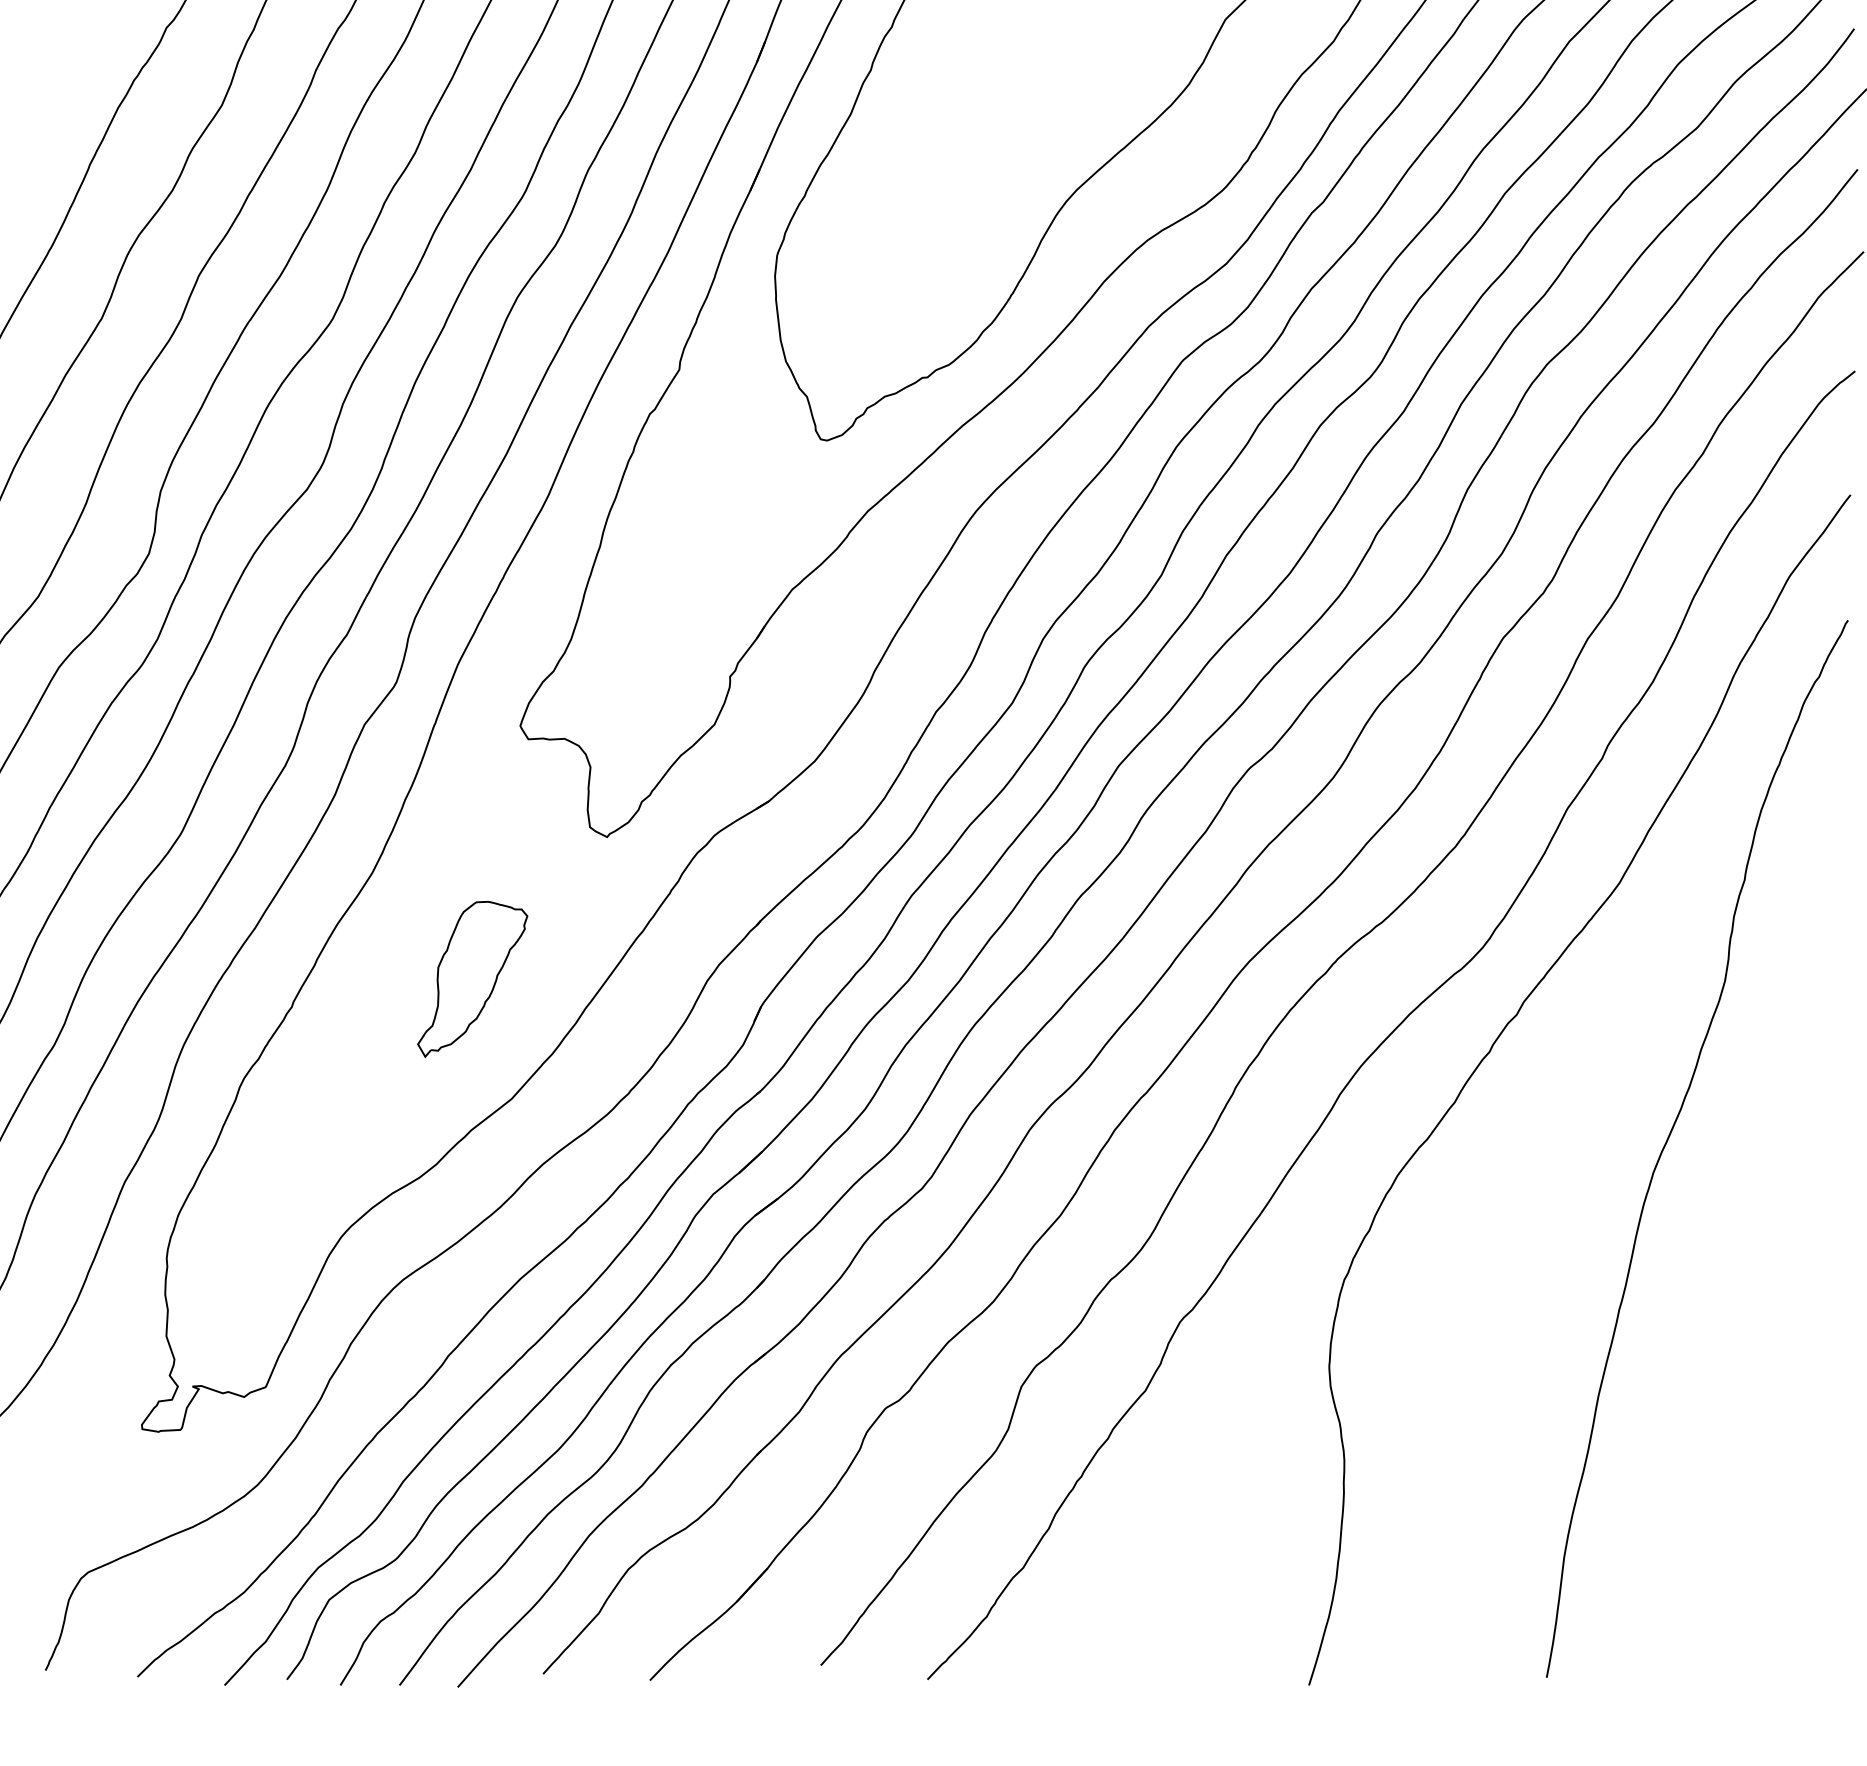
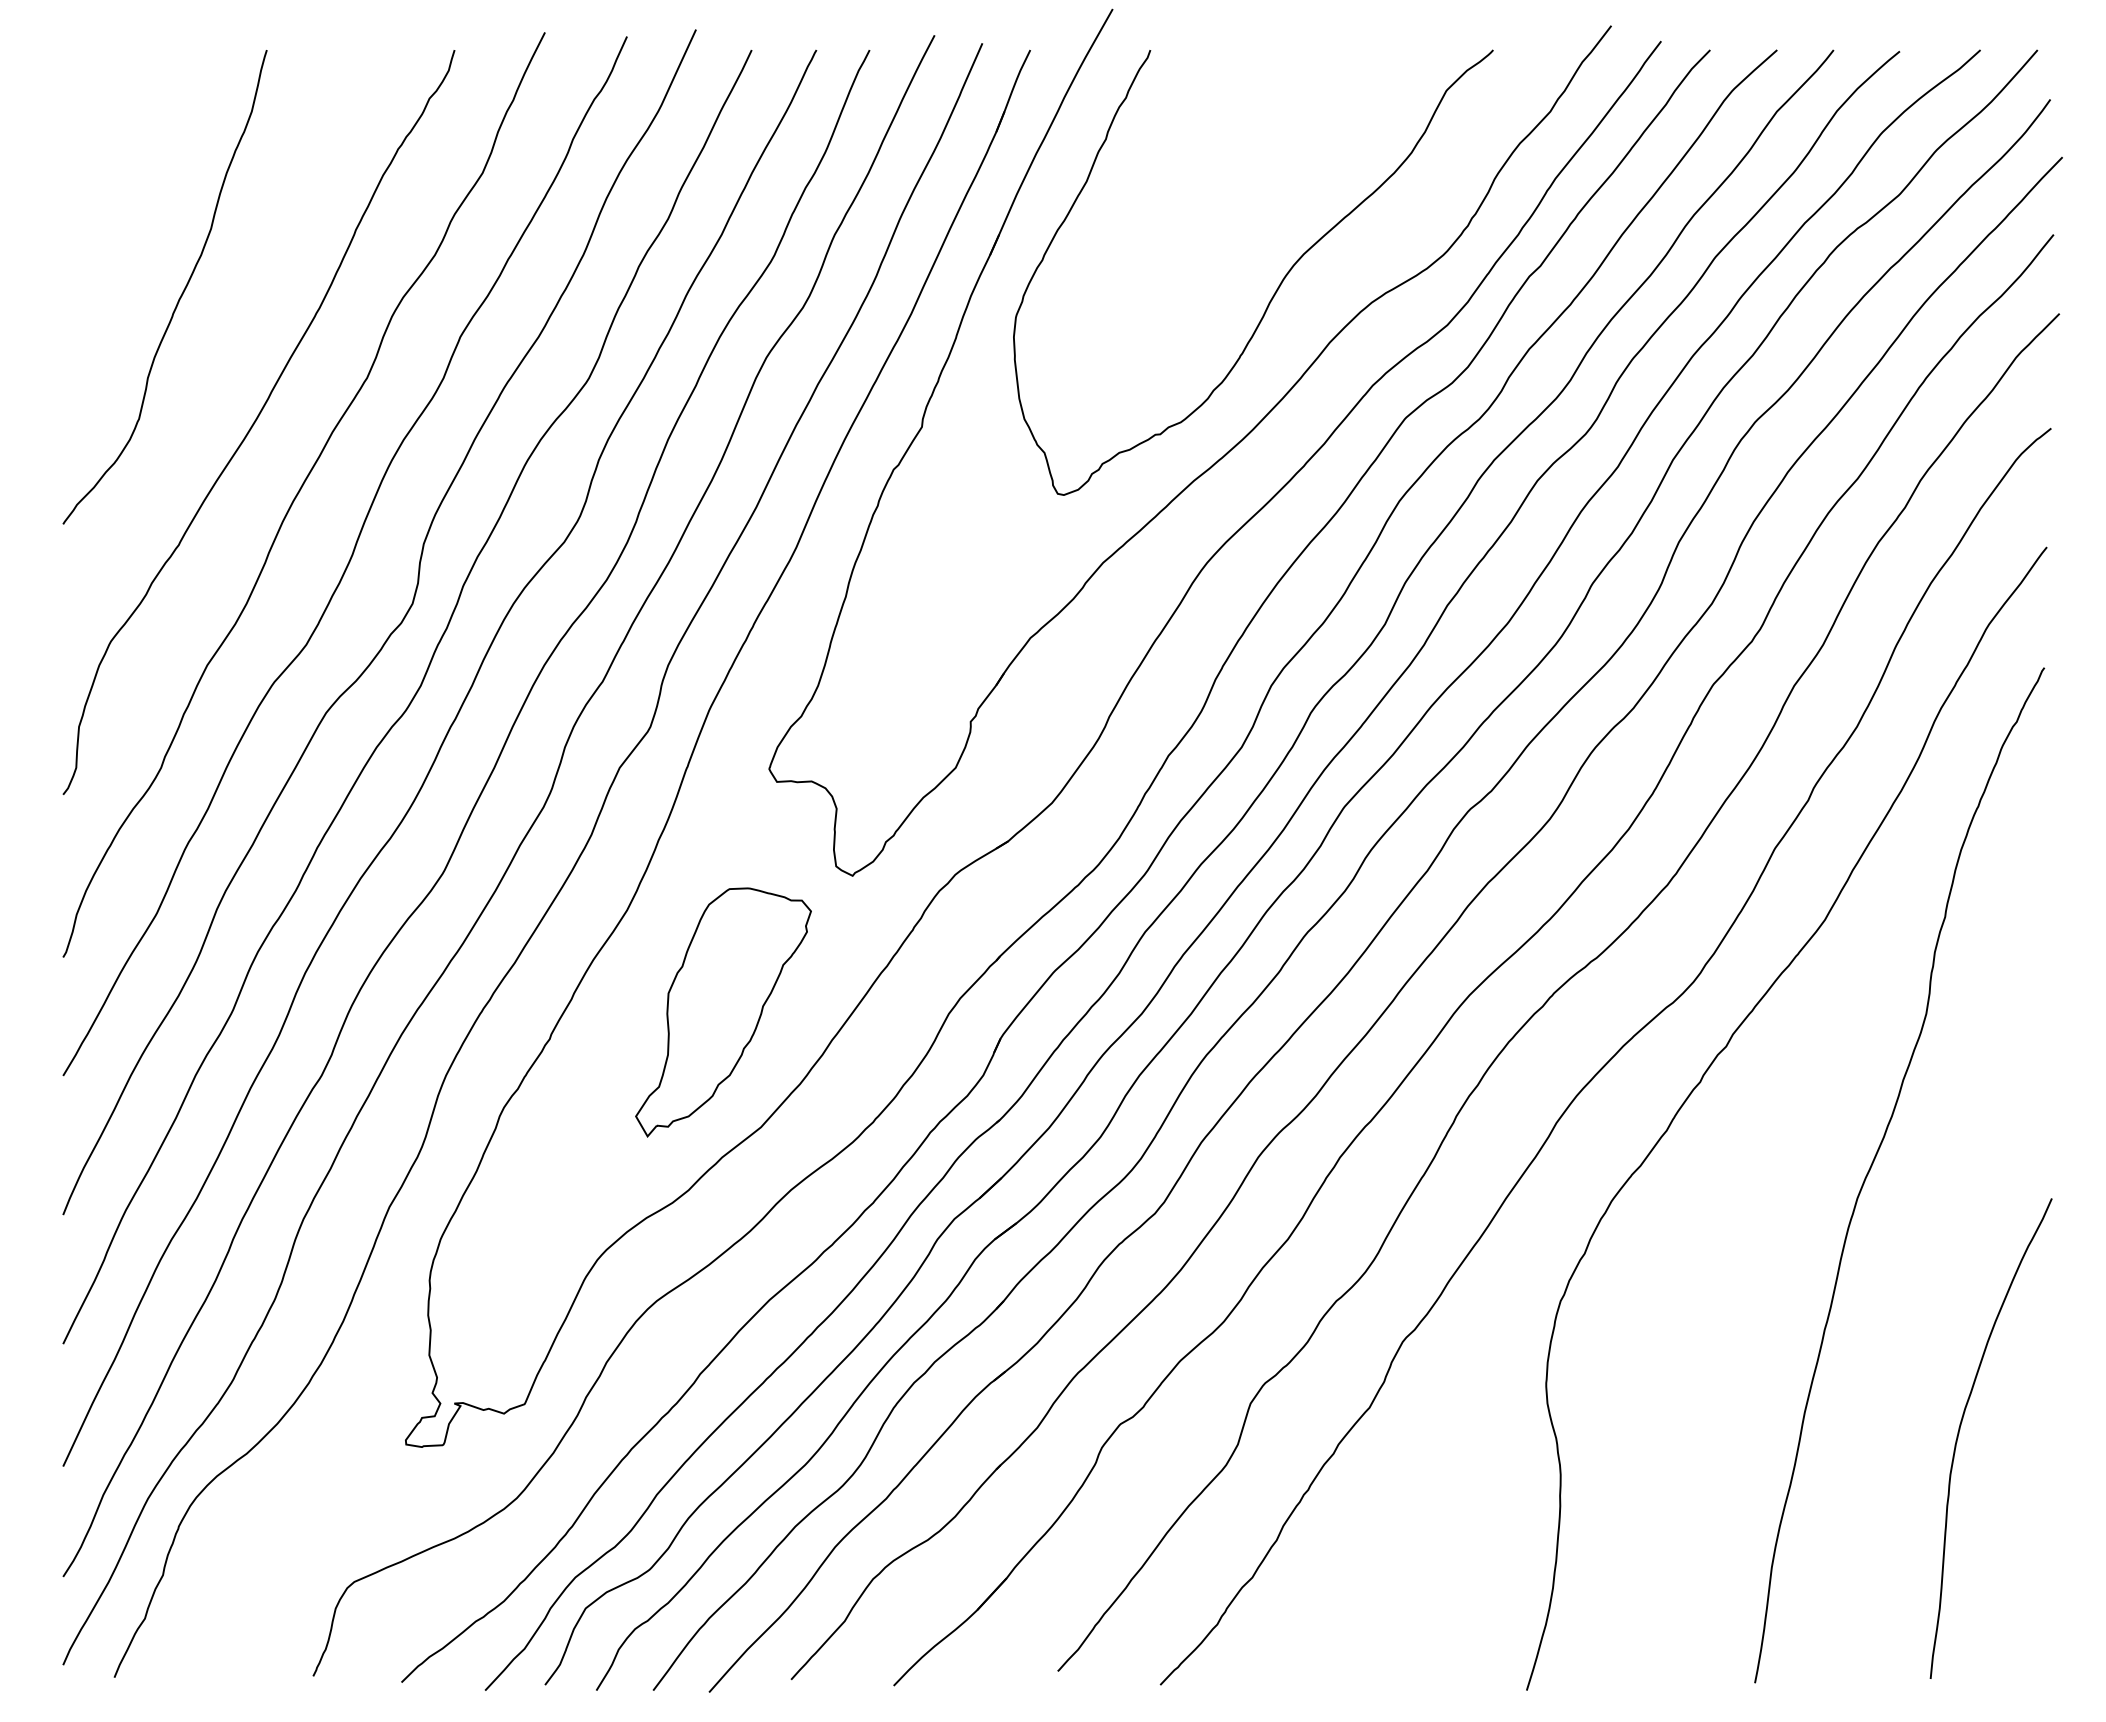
part: (472, 979) -> (723, 1012), size x1.67
curve: (1759, 1418) -> (1959, 1434), added

